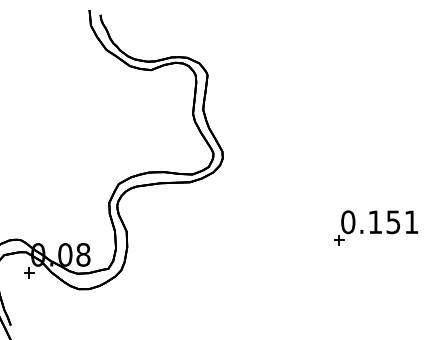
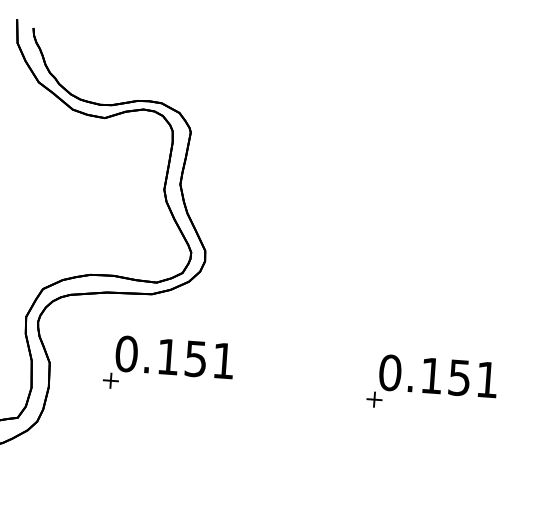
part: (204, 227) -> (169, 365), added

